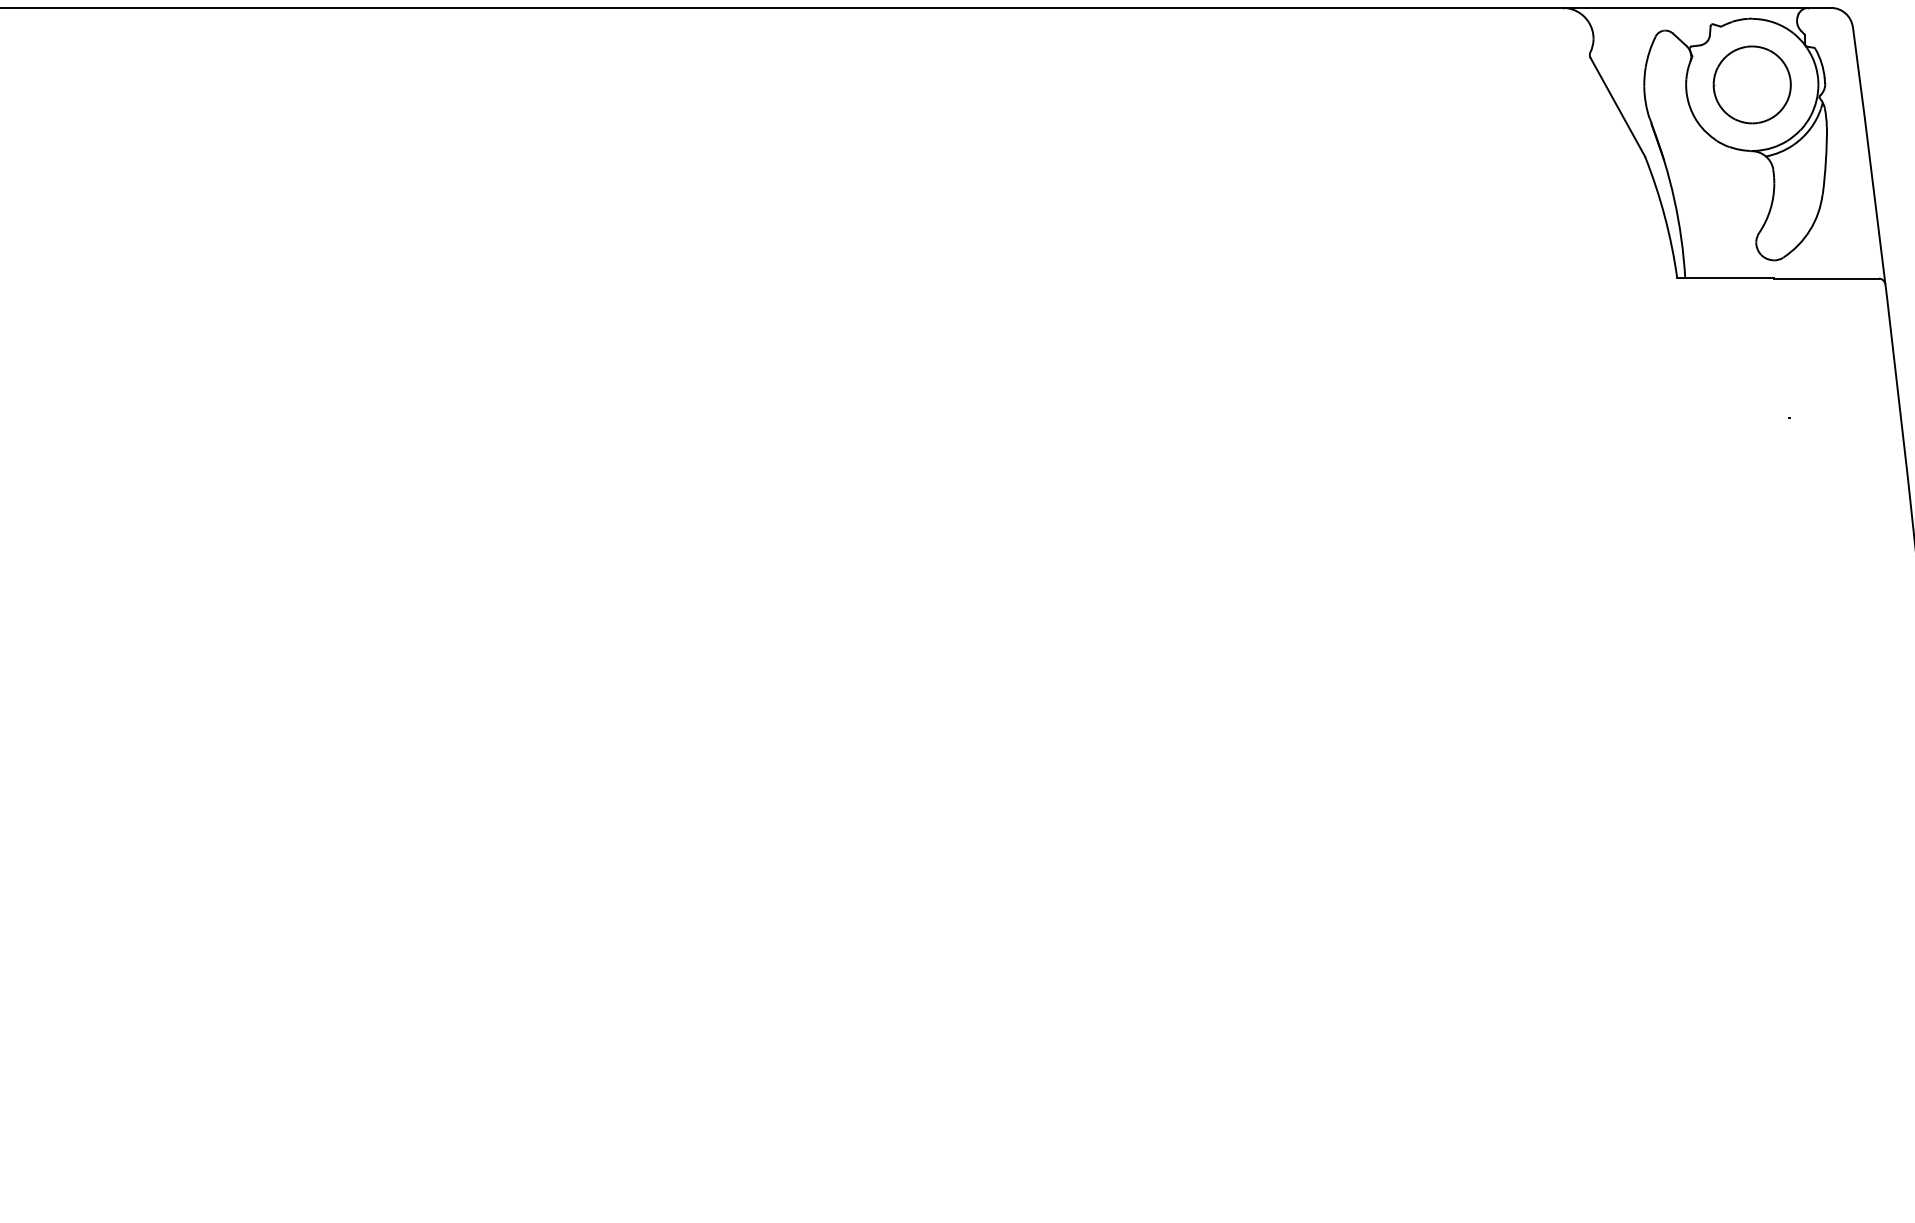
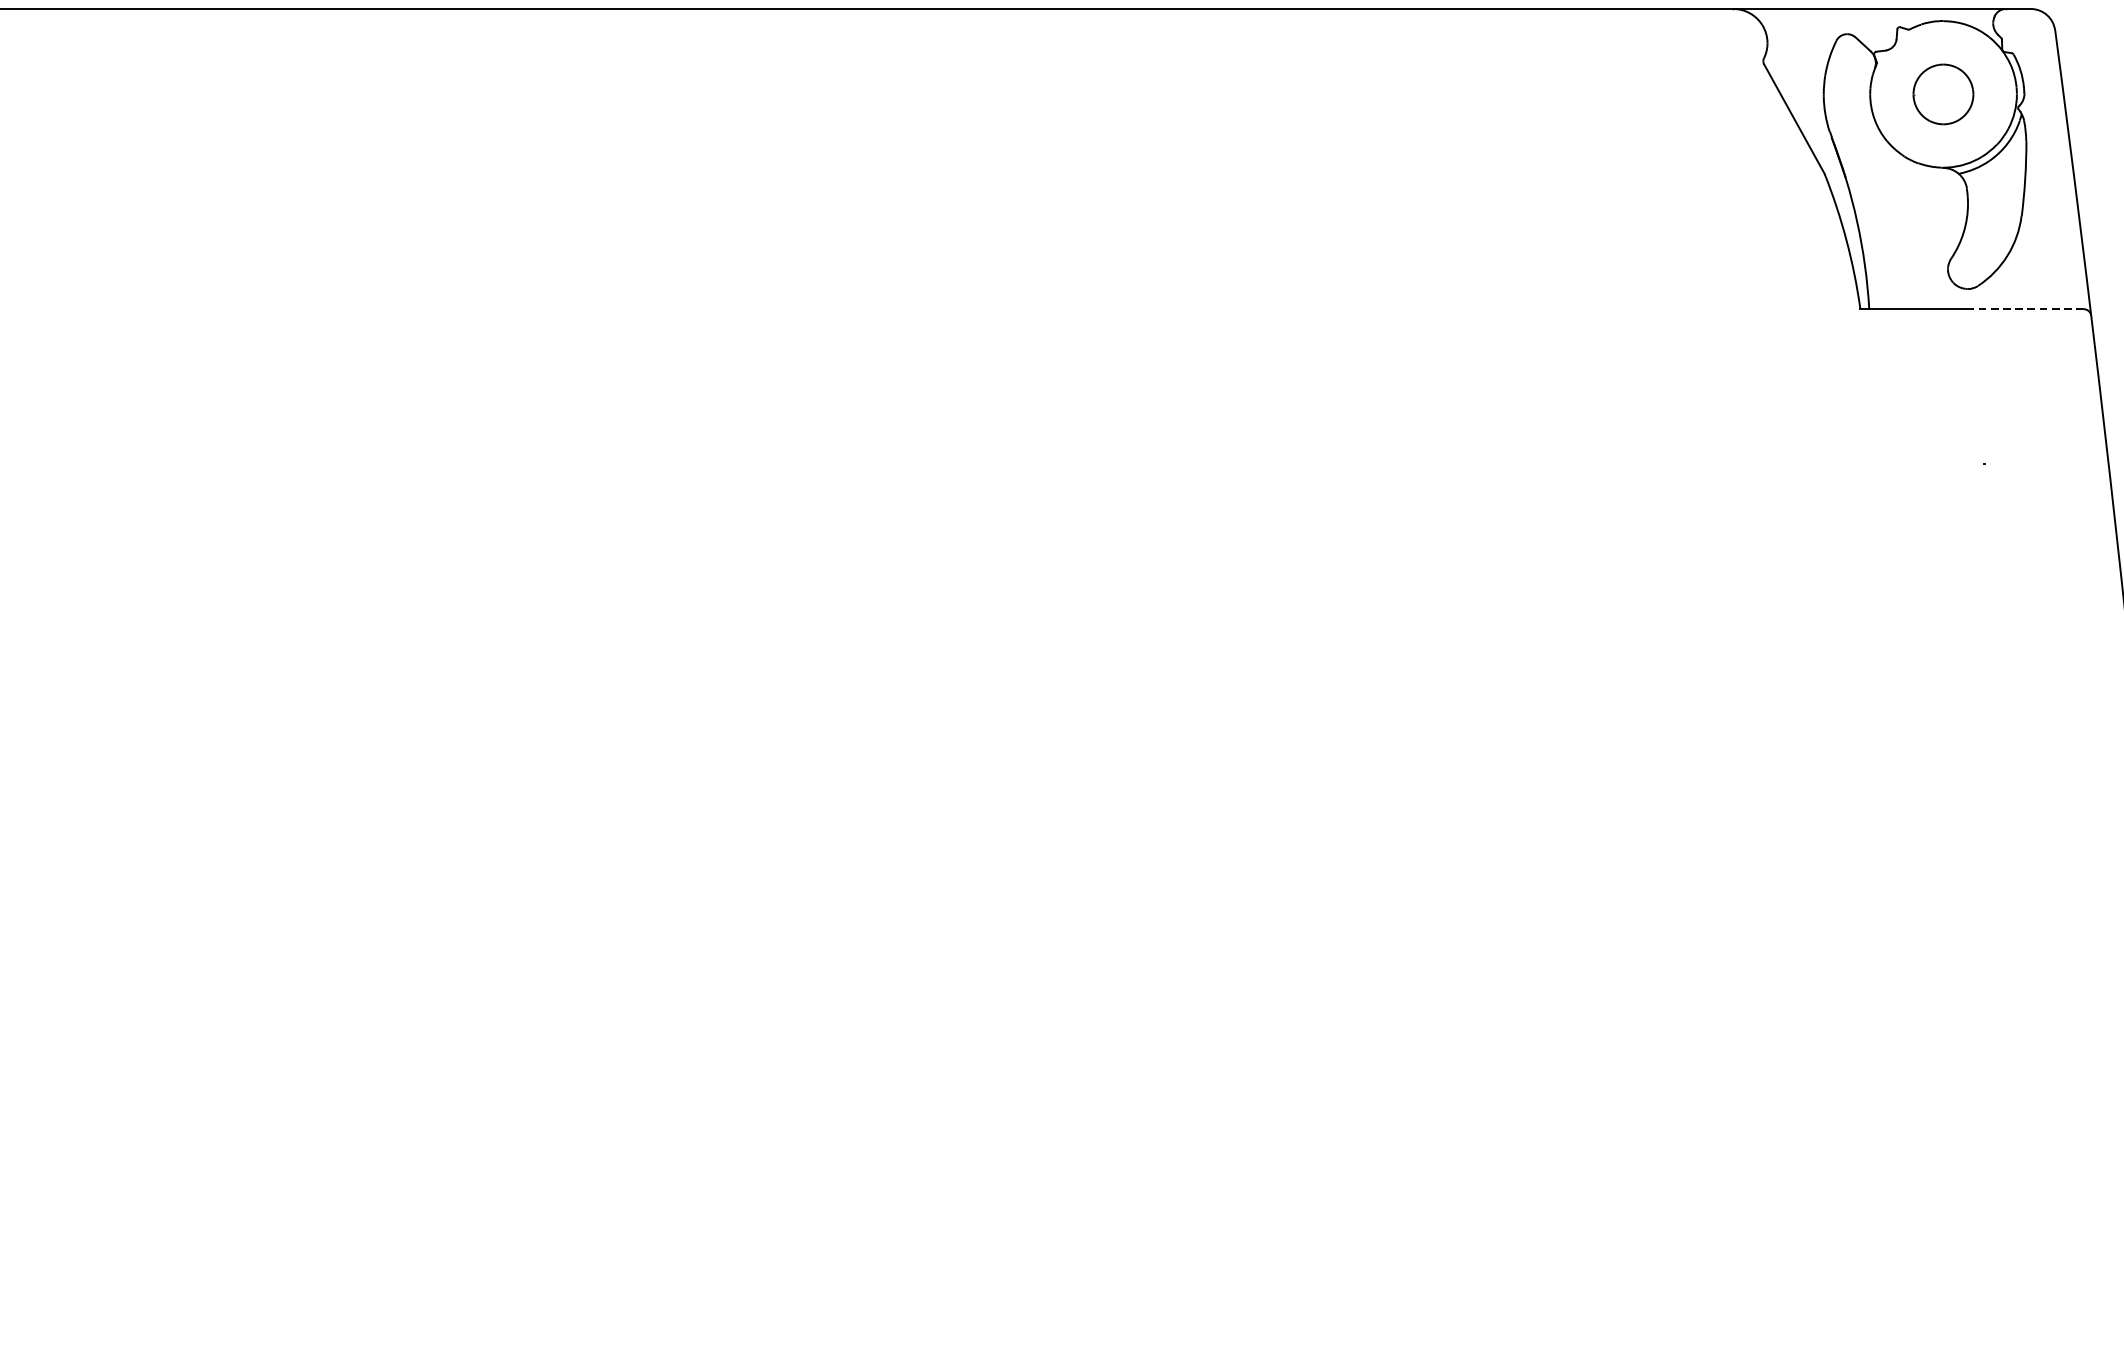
part: (1751, 84) -> (1942, 93), size x0.7
line: (1826, 278) -> (2025, 309), solid -> dashed

